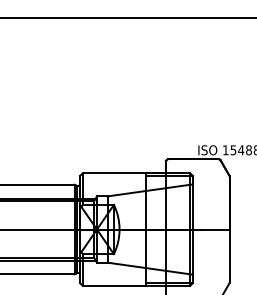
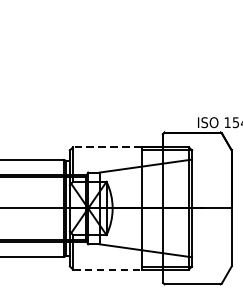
line: (114, 173) -> (107, 147), solid -> dashed
line: (114, 285) -> (107, 269), solid -> dashed

